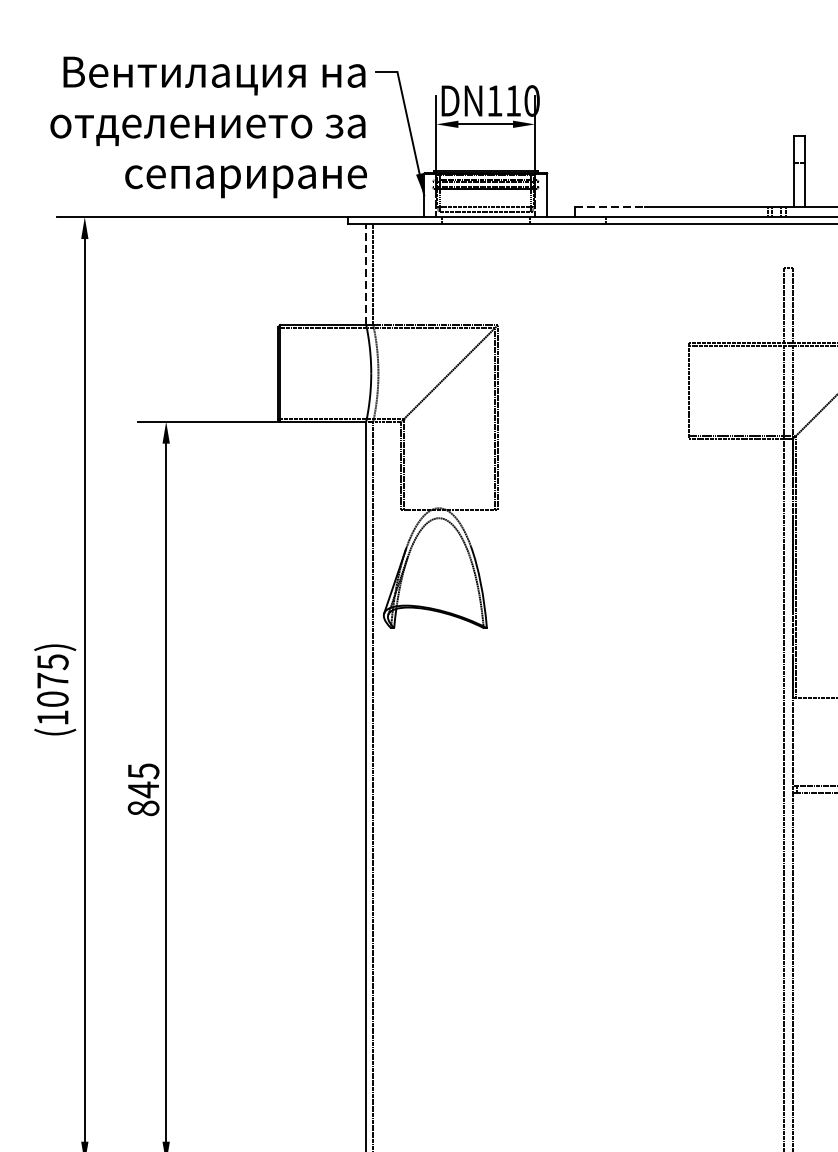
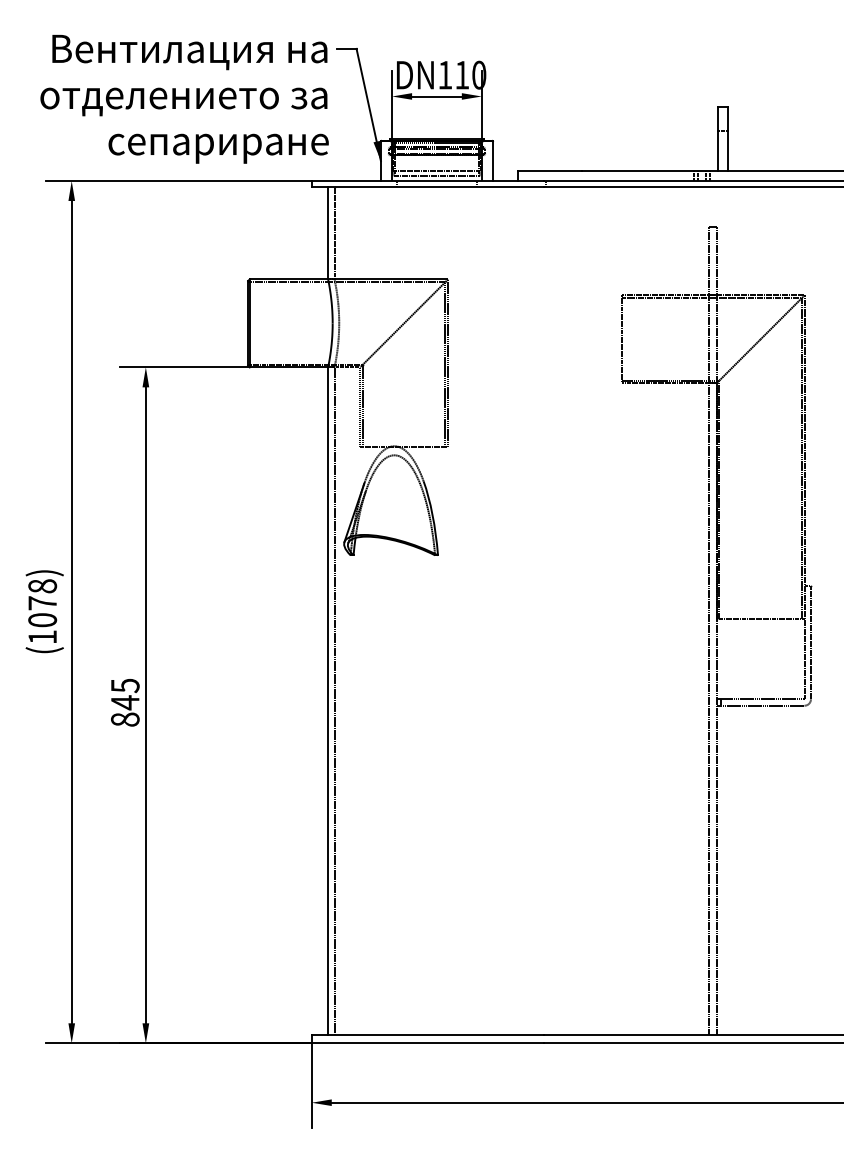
line: (610, 206) -> (550, 171), dashed -> solid
line: (366, 274) -> (328, 233), dashed -> solid
text: (52, 662) -> (42, 586), (1075) -> (1078)

